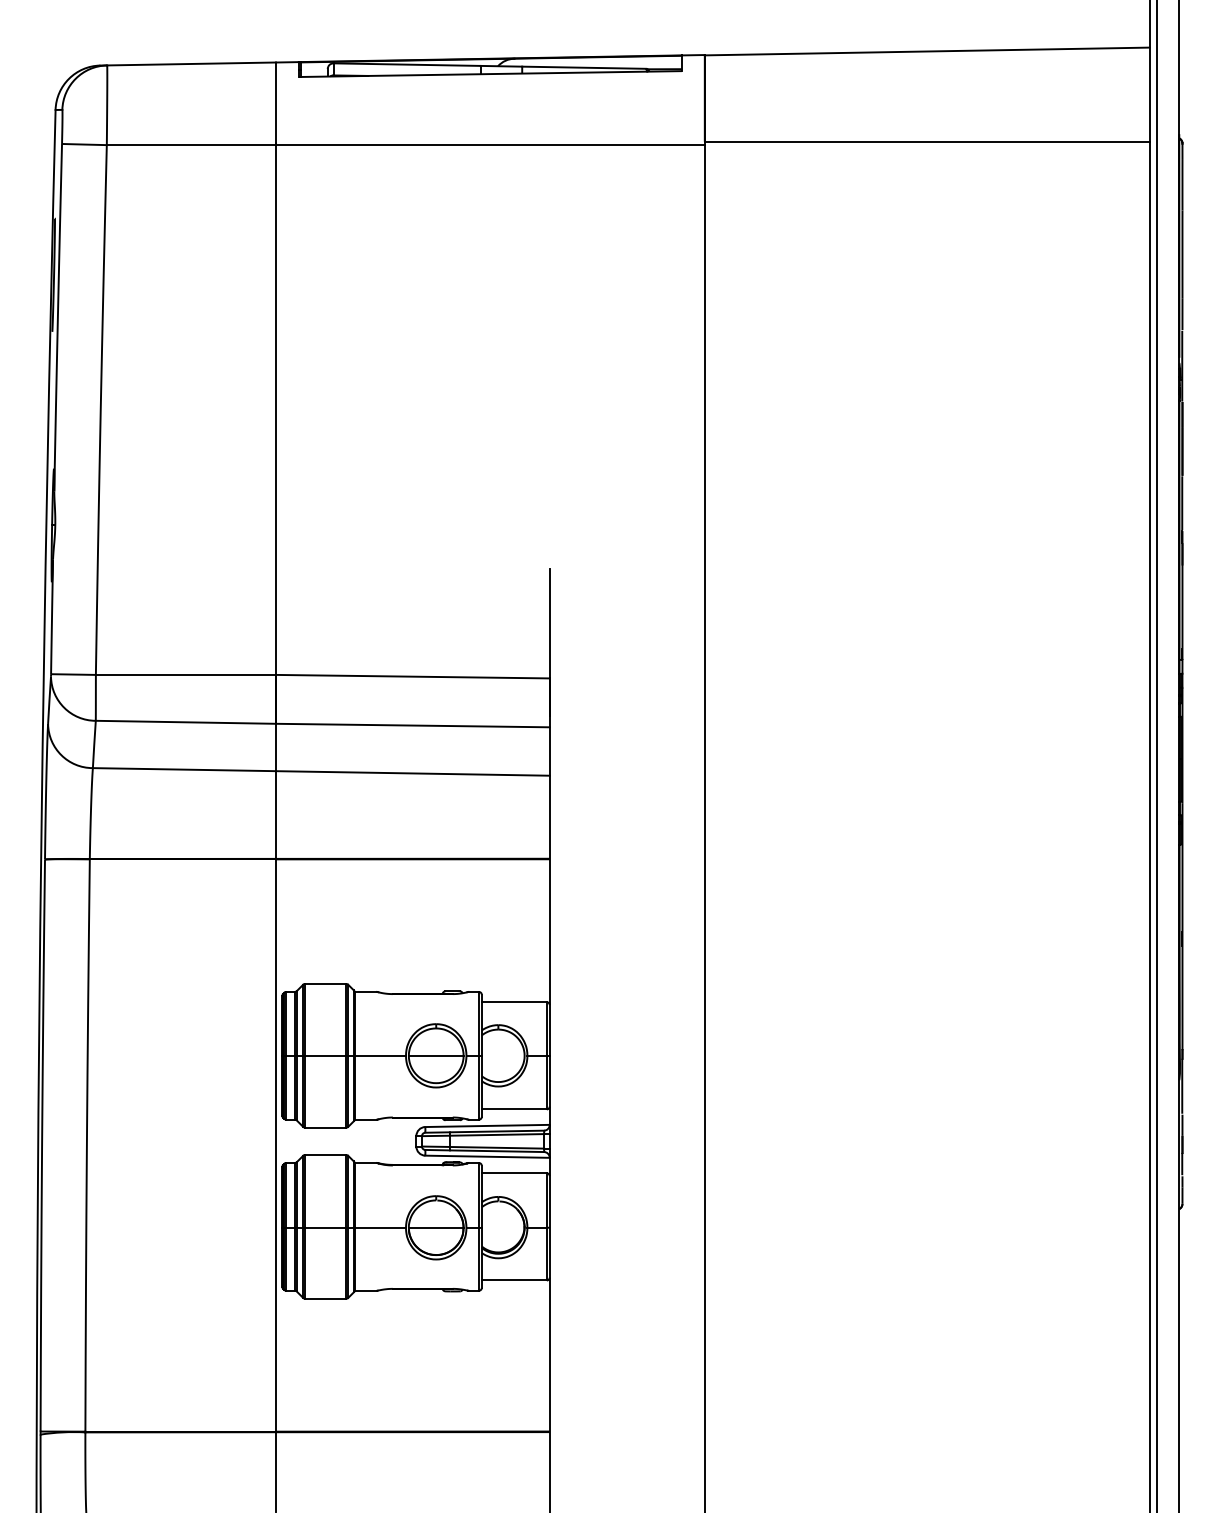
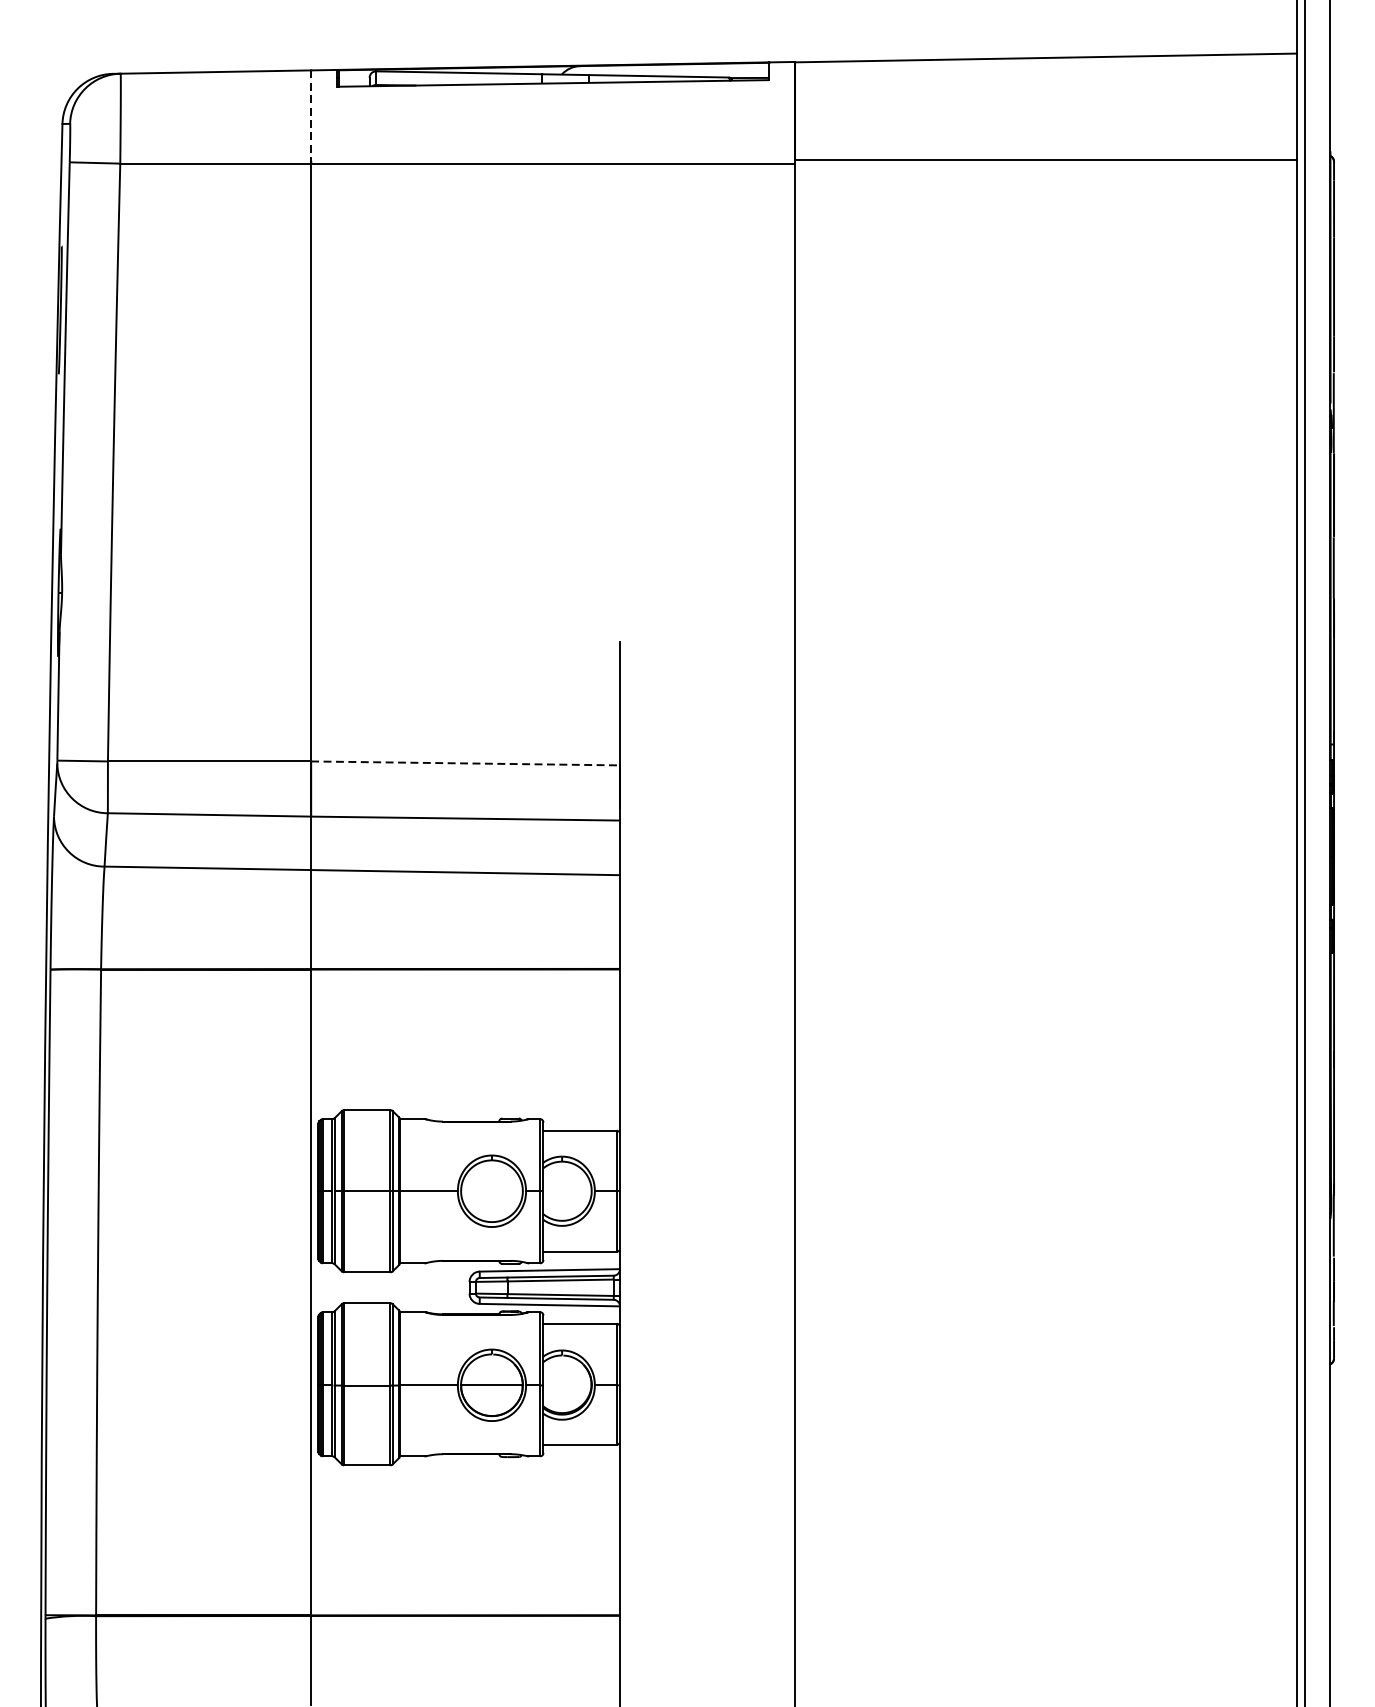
line: (275, 104) -> (310, 117), solid -> dashed
line: (412, 676) -> (465, 763), solid -> dashed
line: (435, 1055) -> (491, 1190), removed

